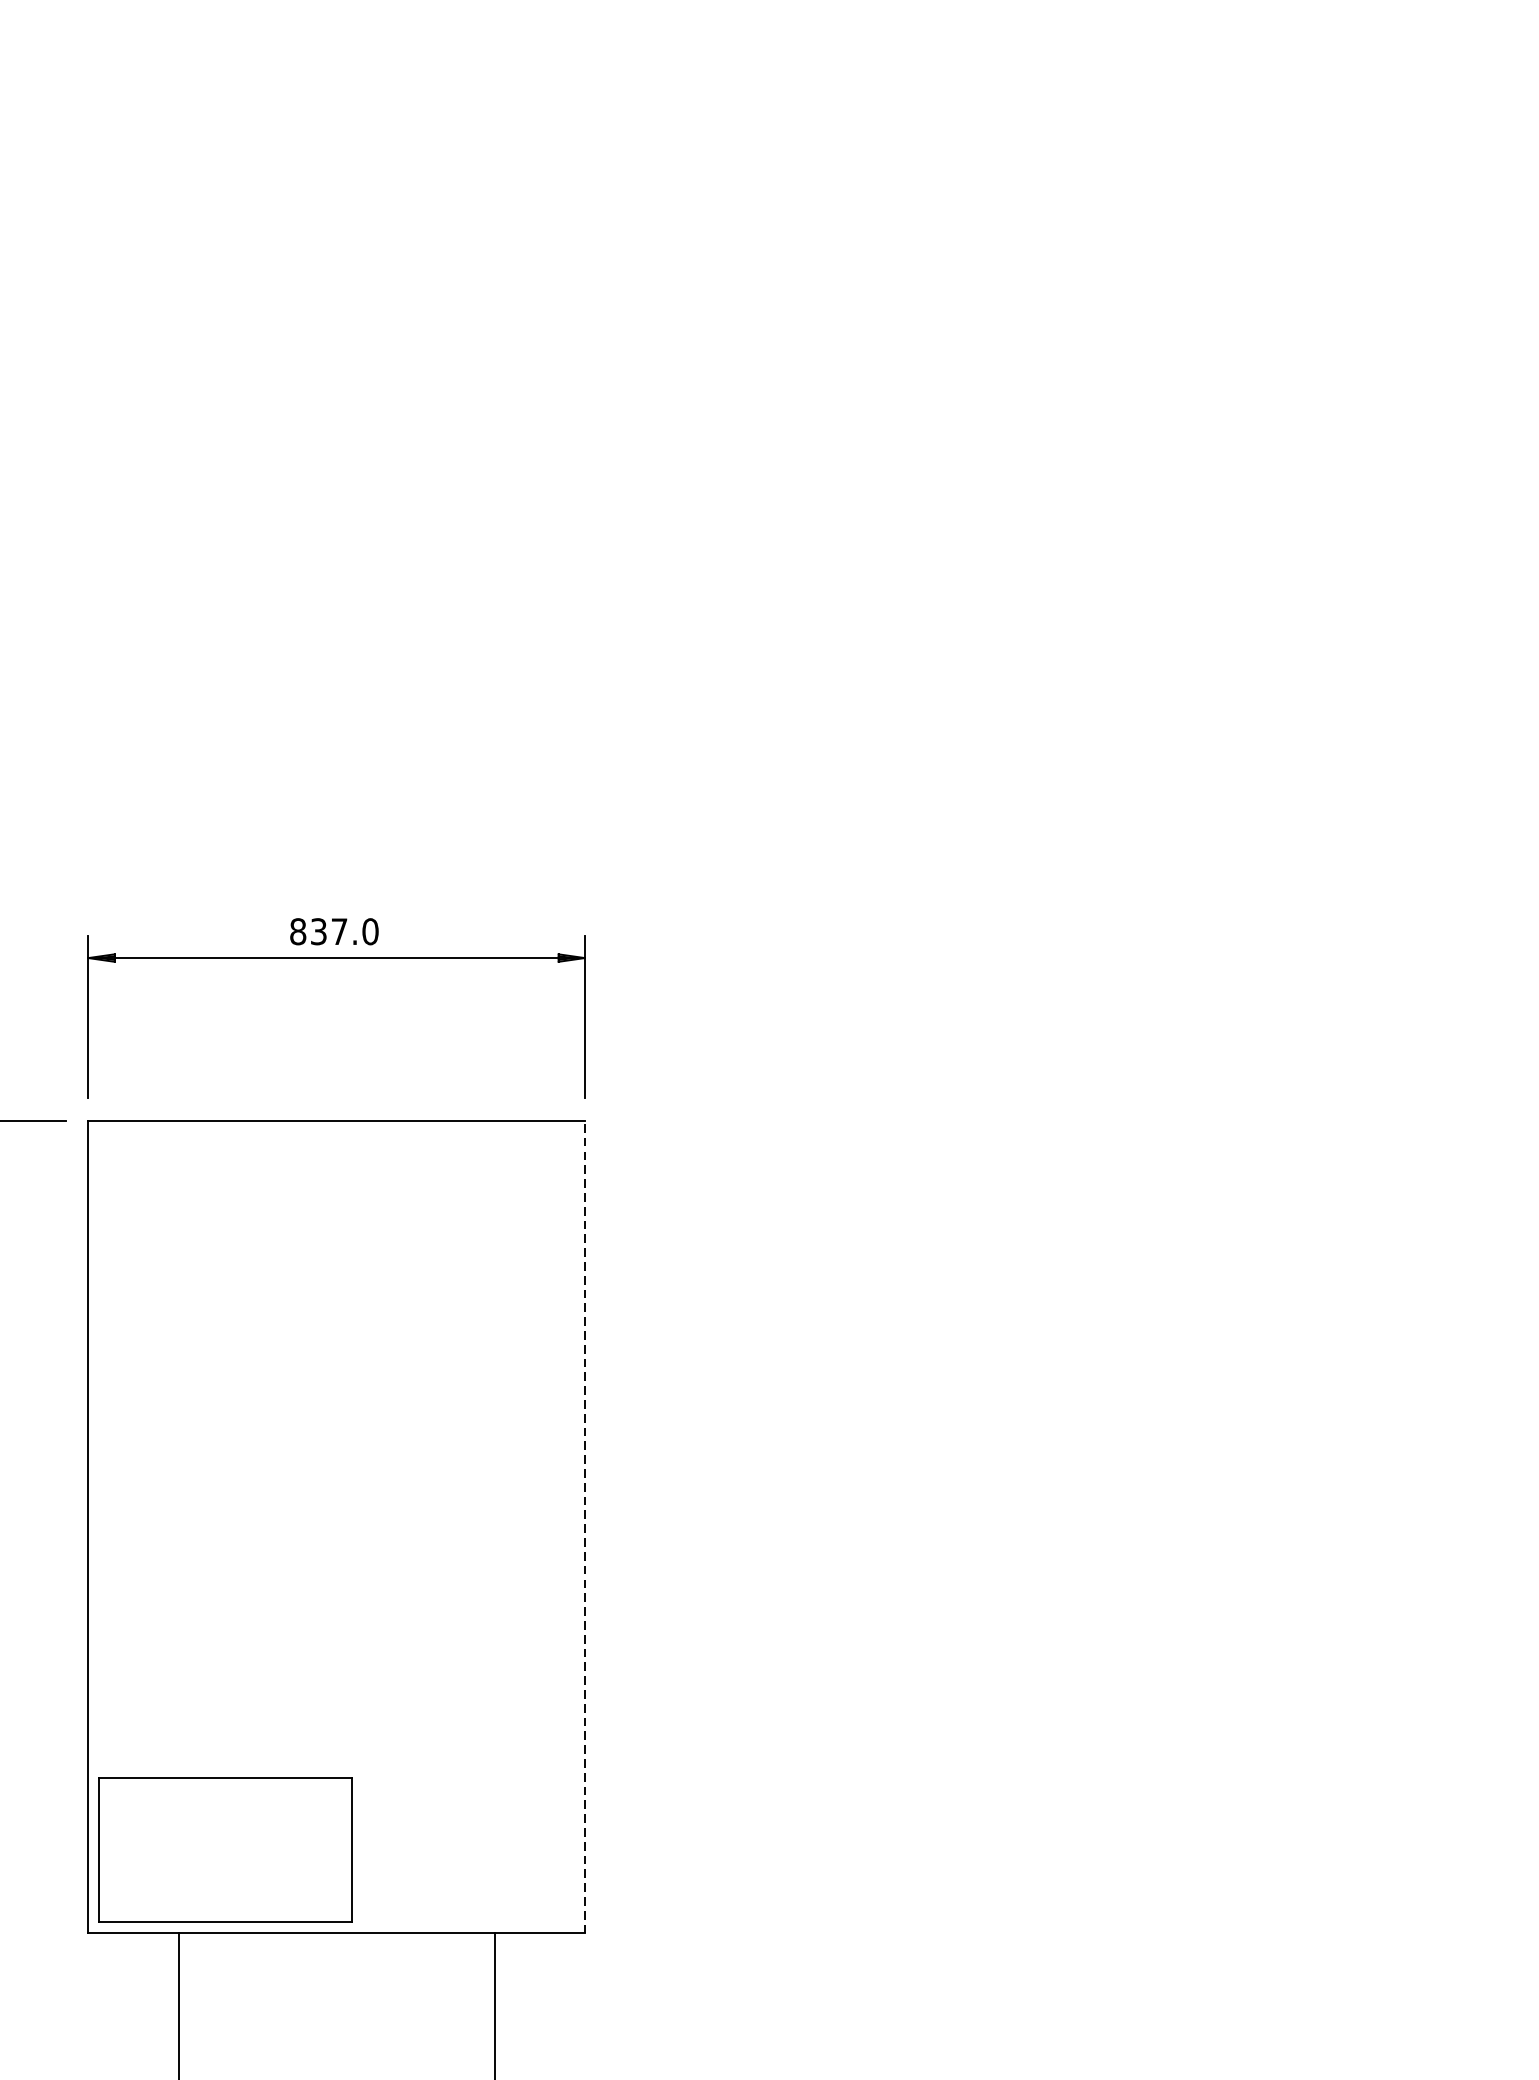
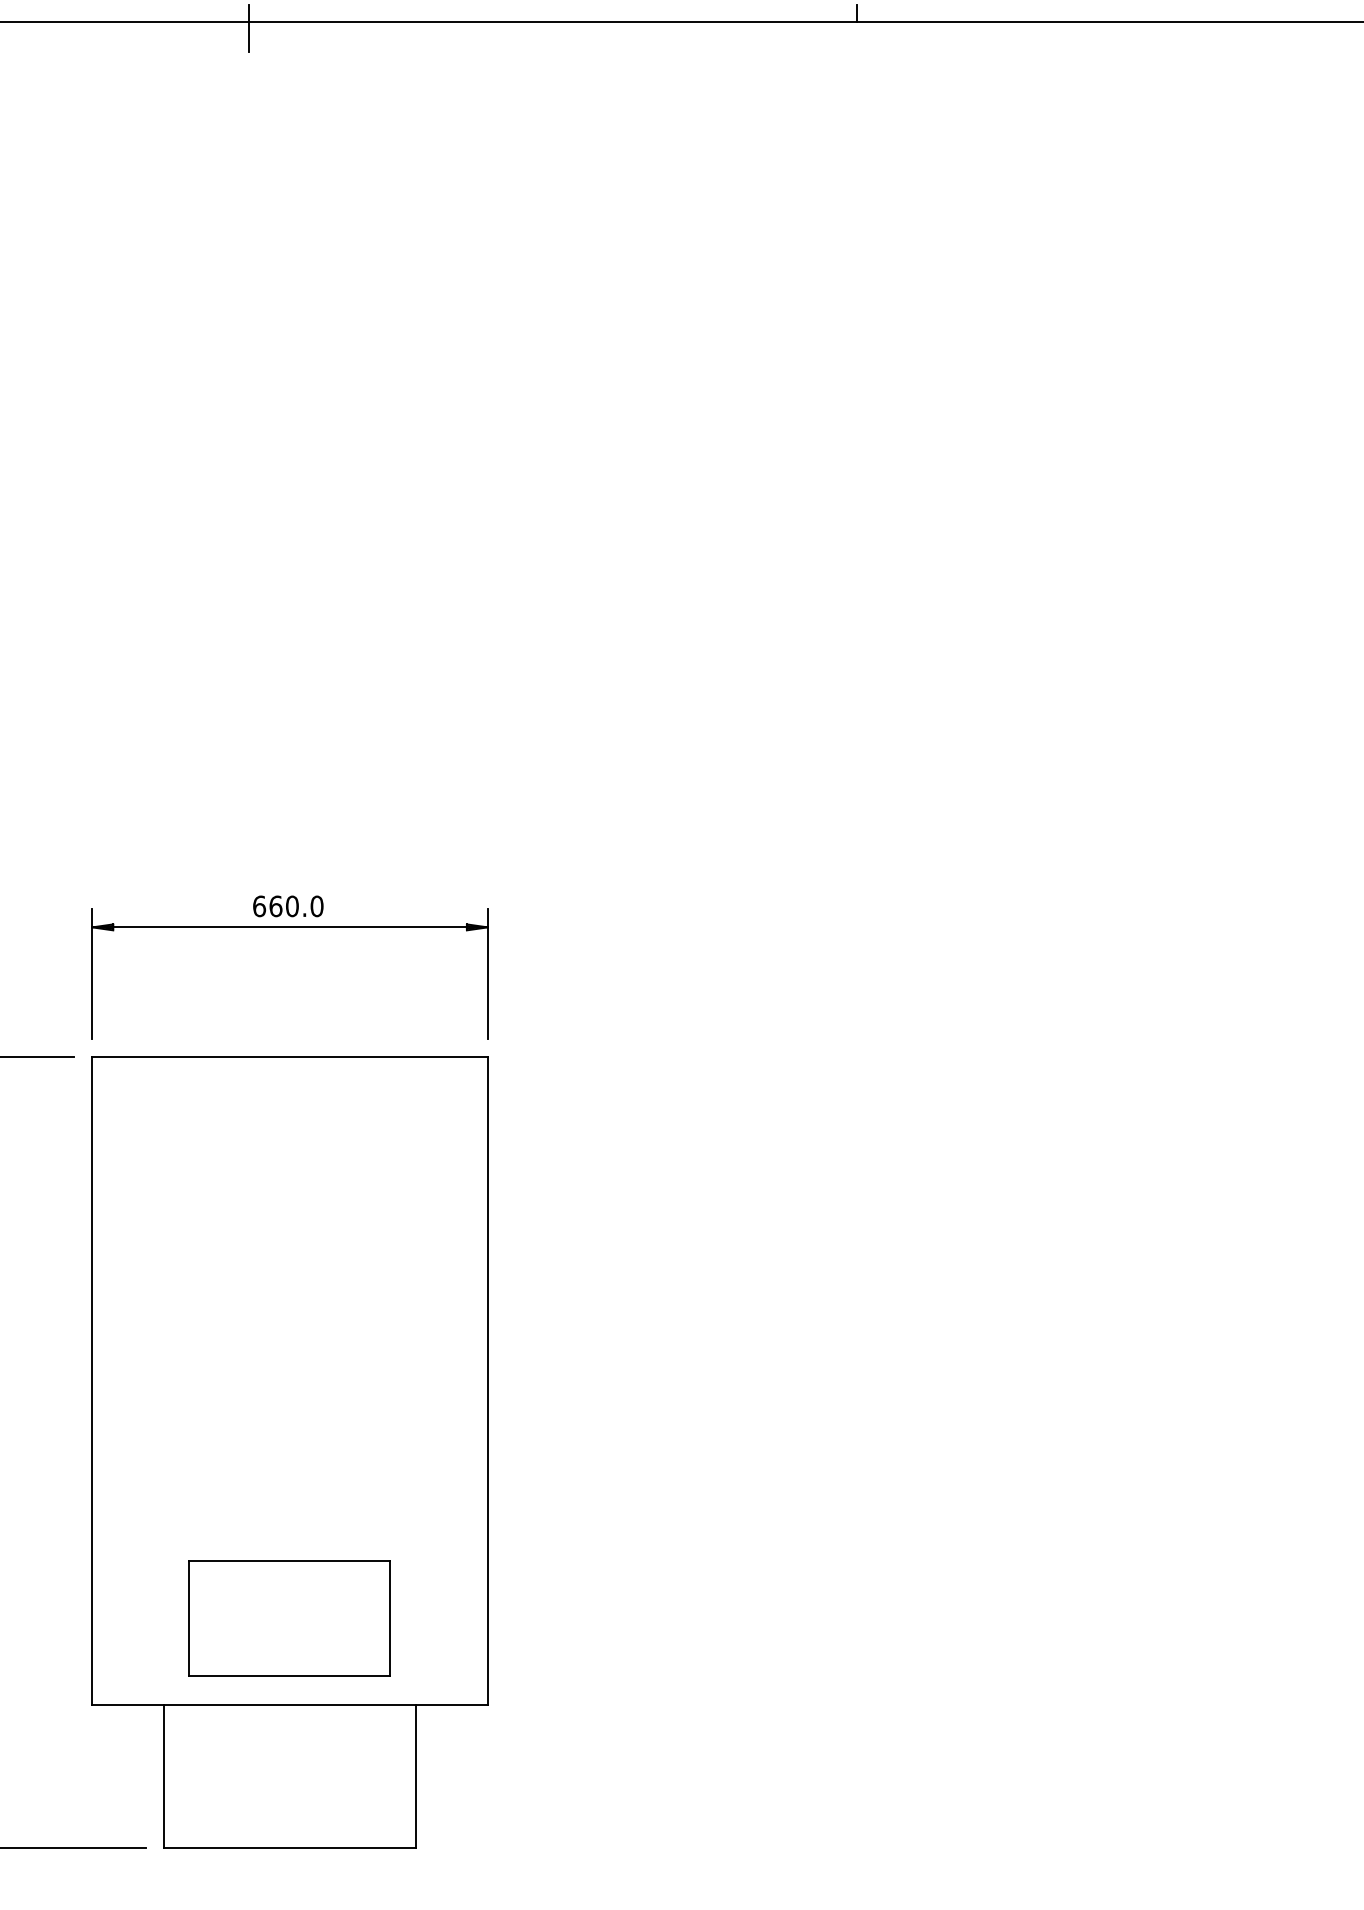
text: (318, 931) -> (275, 906), 837.0 -> 660.0
line: (584, 1526) -> (487, 1380), dashed -> solid
part: (225, 1850) -> (289, 1618), moved

